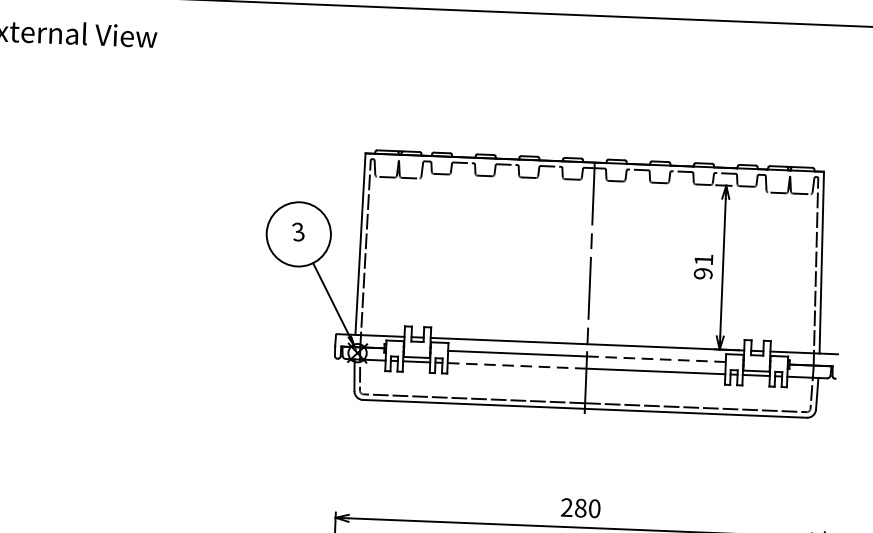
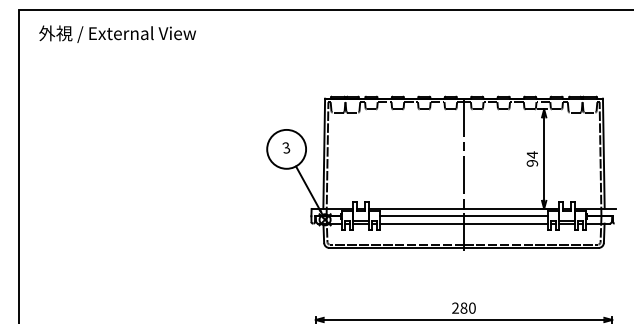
text: (702, 259) -> (531, 154), 91 -> 94
line: (655, 359) -> (505, 216), dashed -> solid
line: (516, 365) -> (421, 223), dashed -> solid

